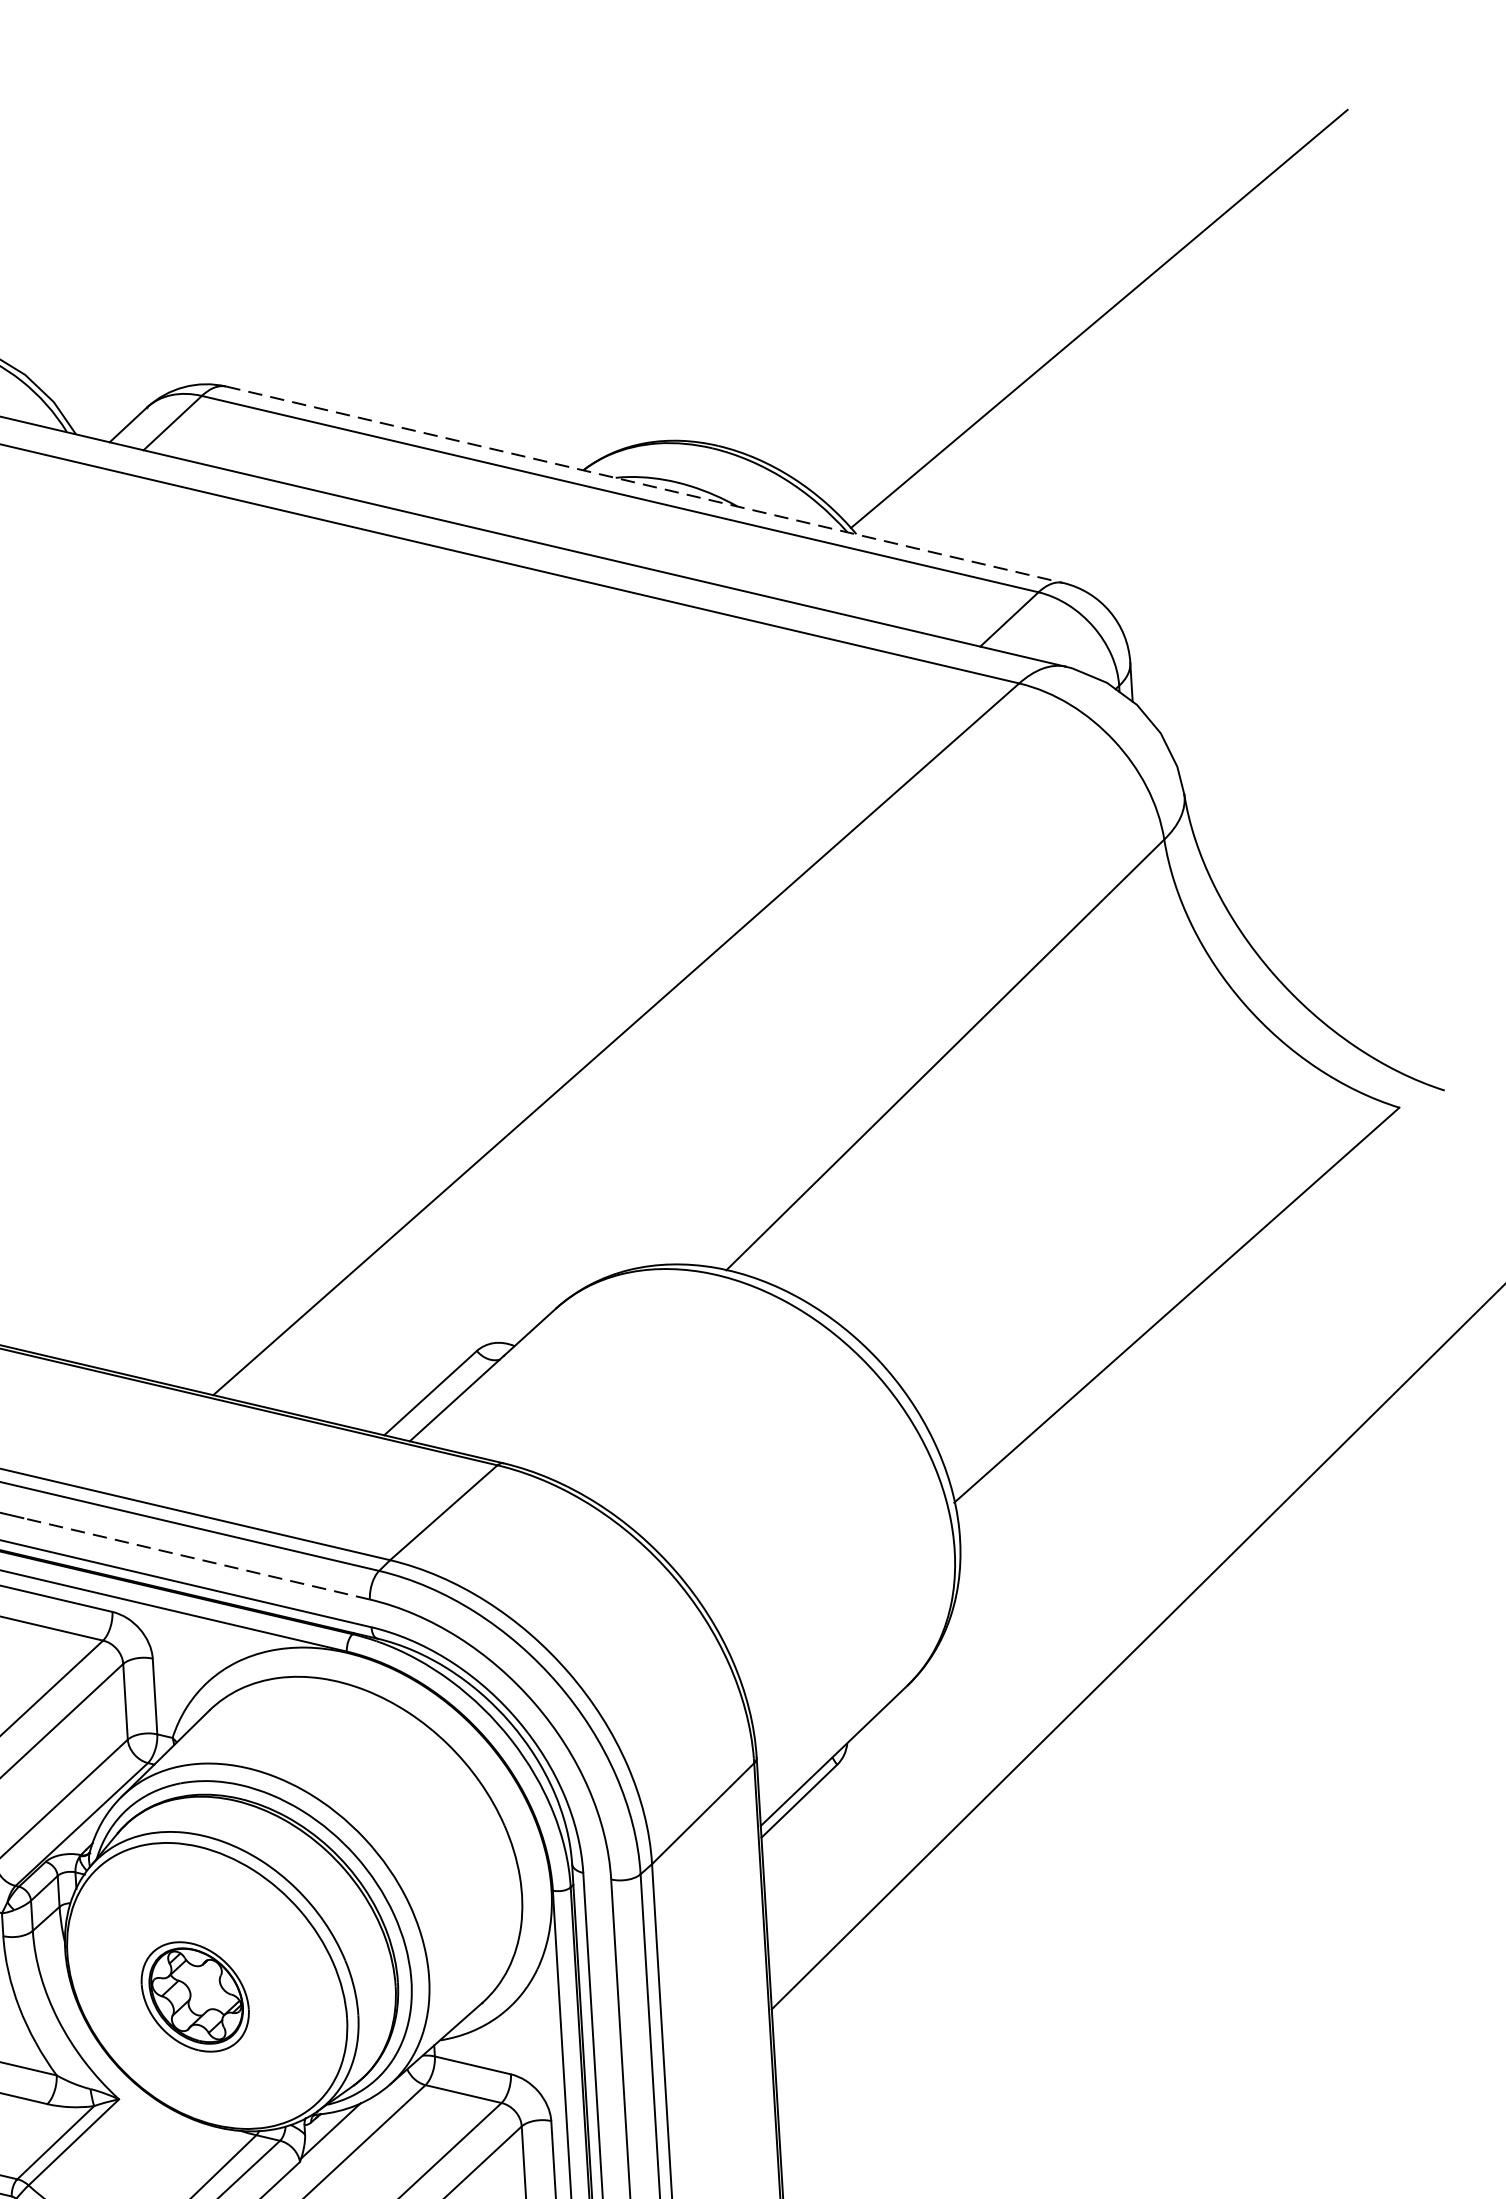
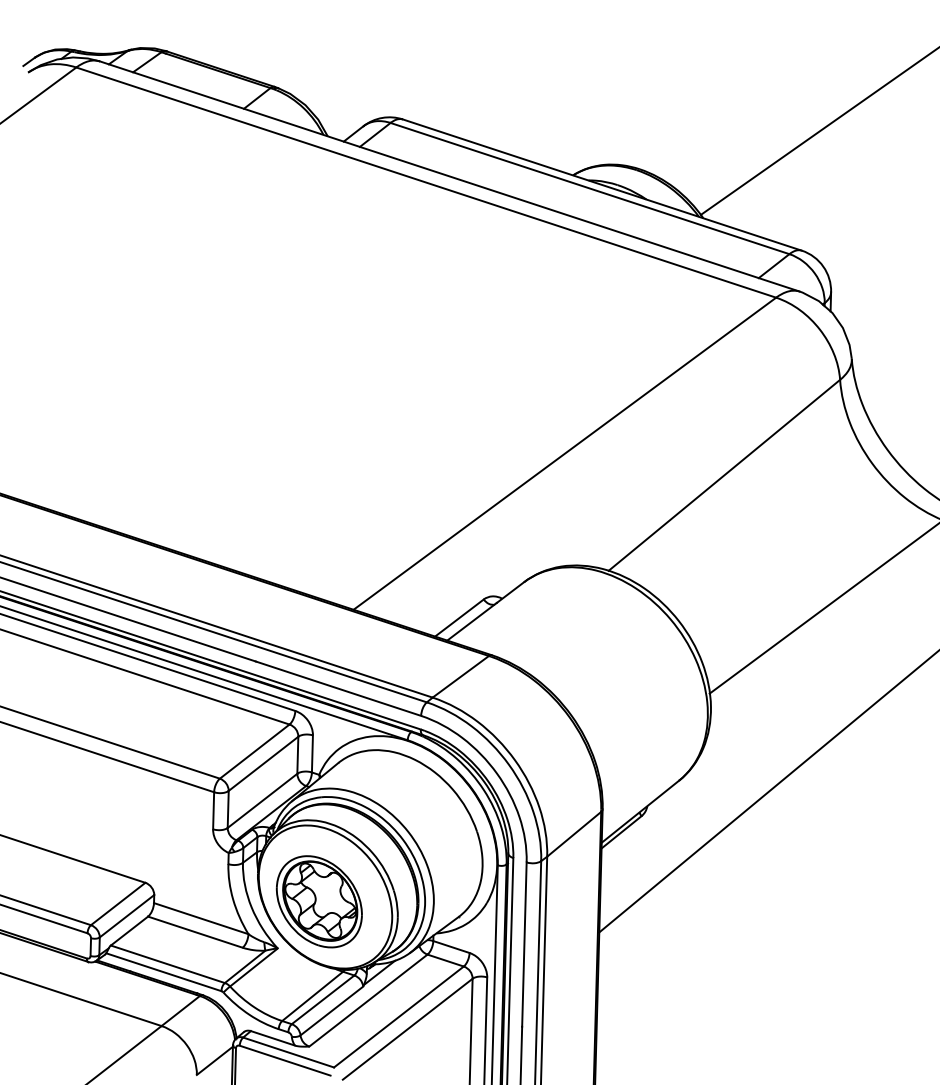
line: (645, 485) -> (602, 185), dashed -> solid
line: (196, 1558) -> (338, 688), dashed -> solid
part: (193, 1996) -> (318, 901), size x1.67

